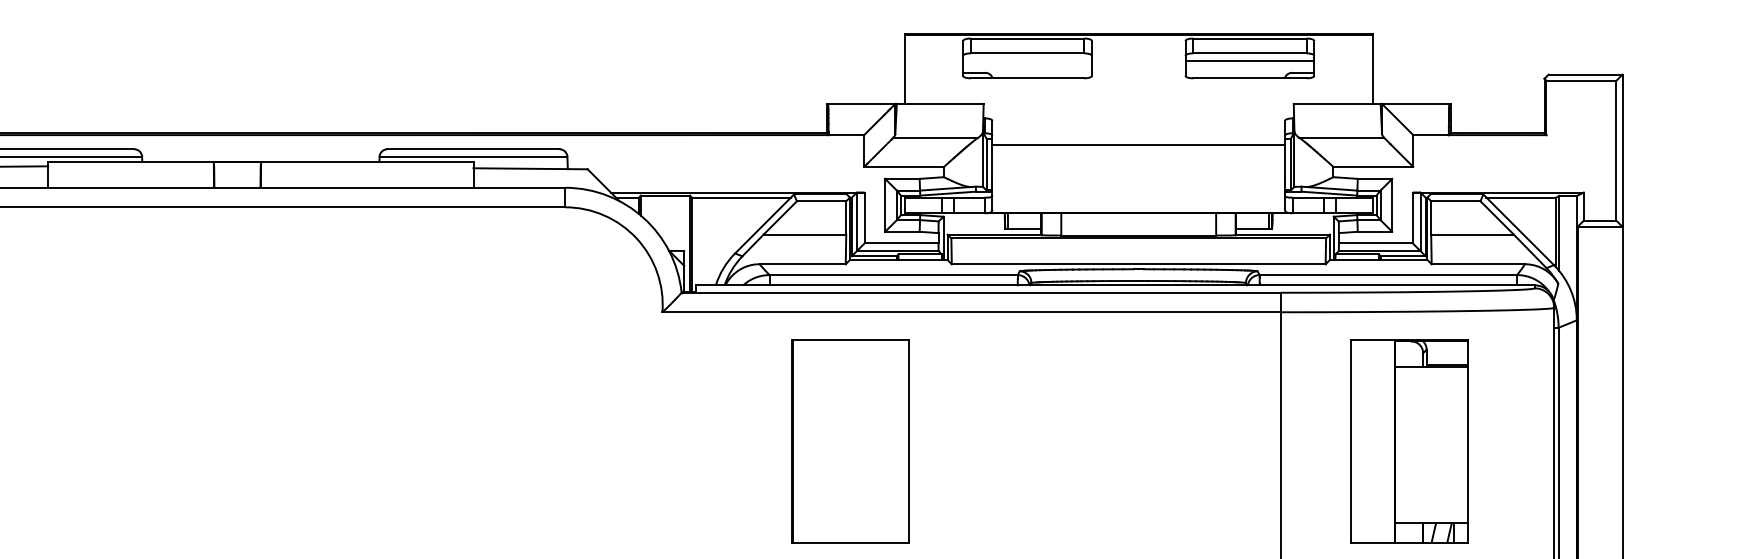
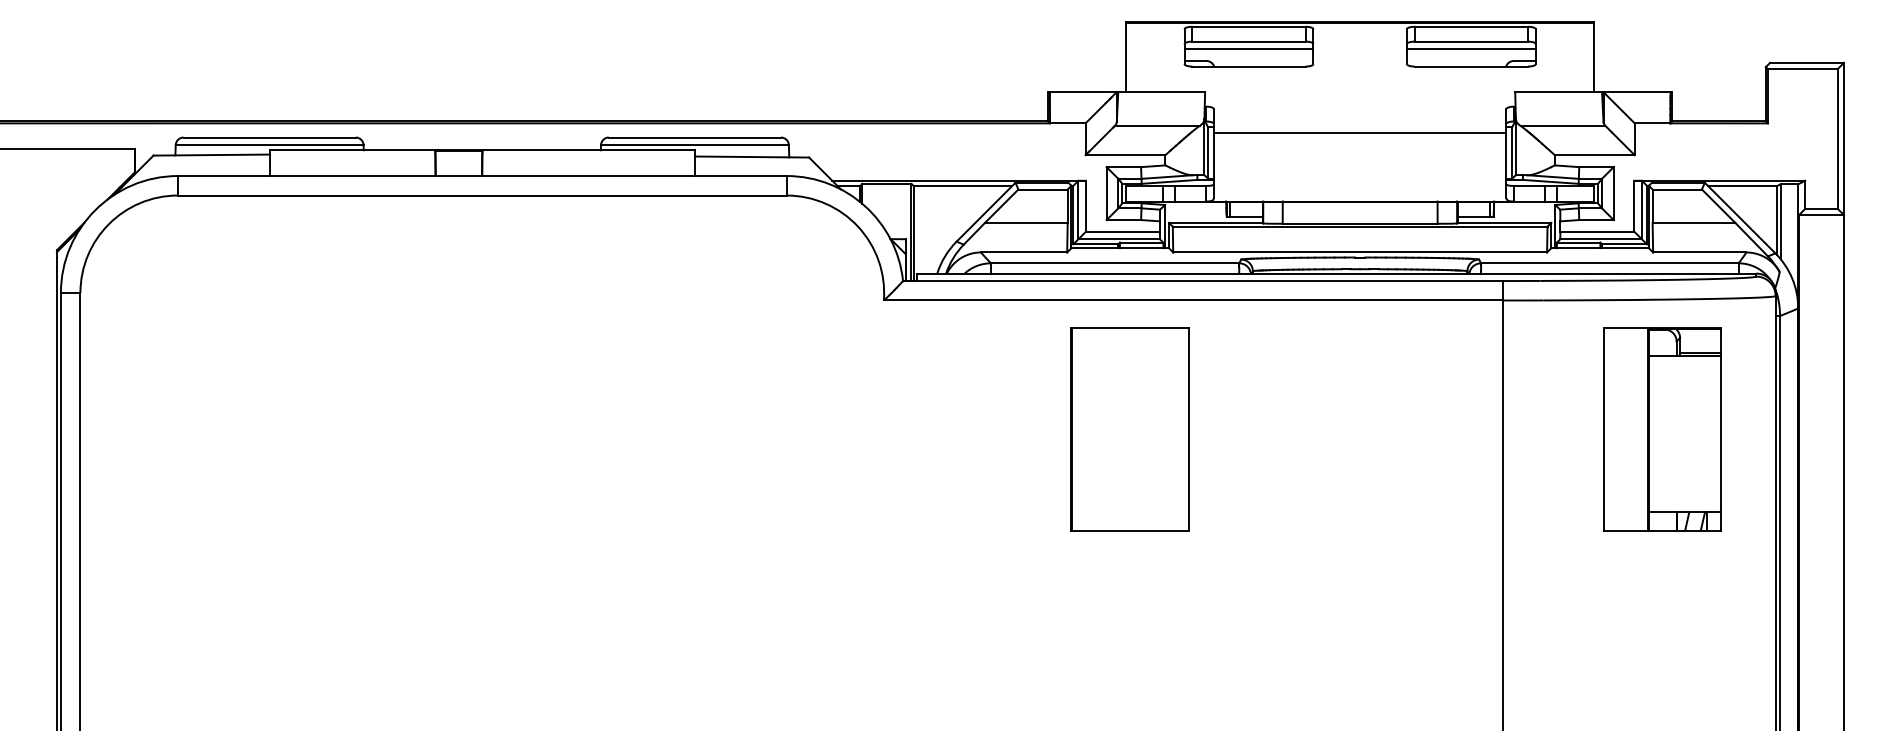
line: (1027, 61) -> (1248, 49), added
part: (850, 441) -> (1129, 429), moved
part: (1409, 441) -> (1662, 429), moved

